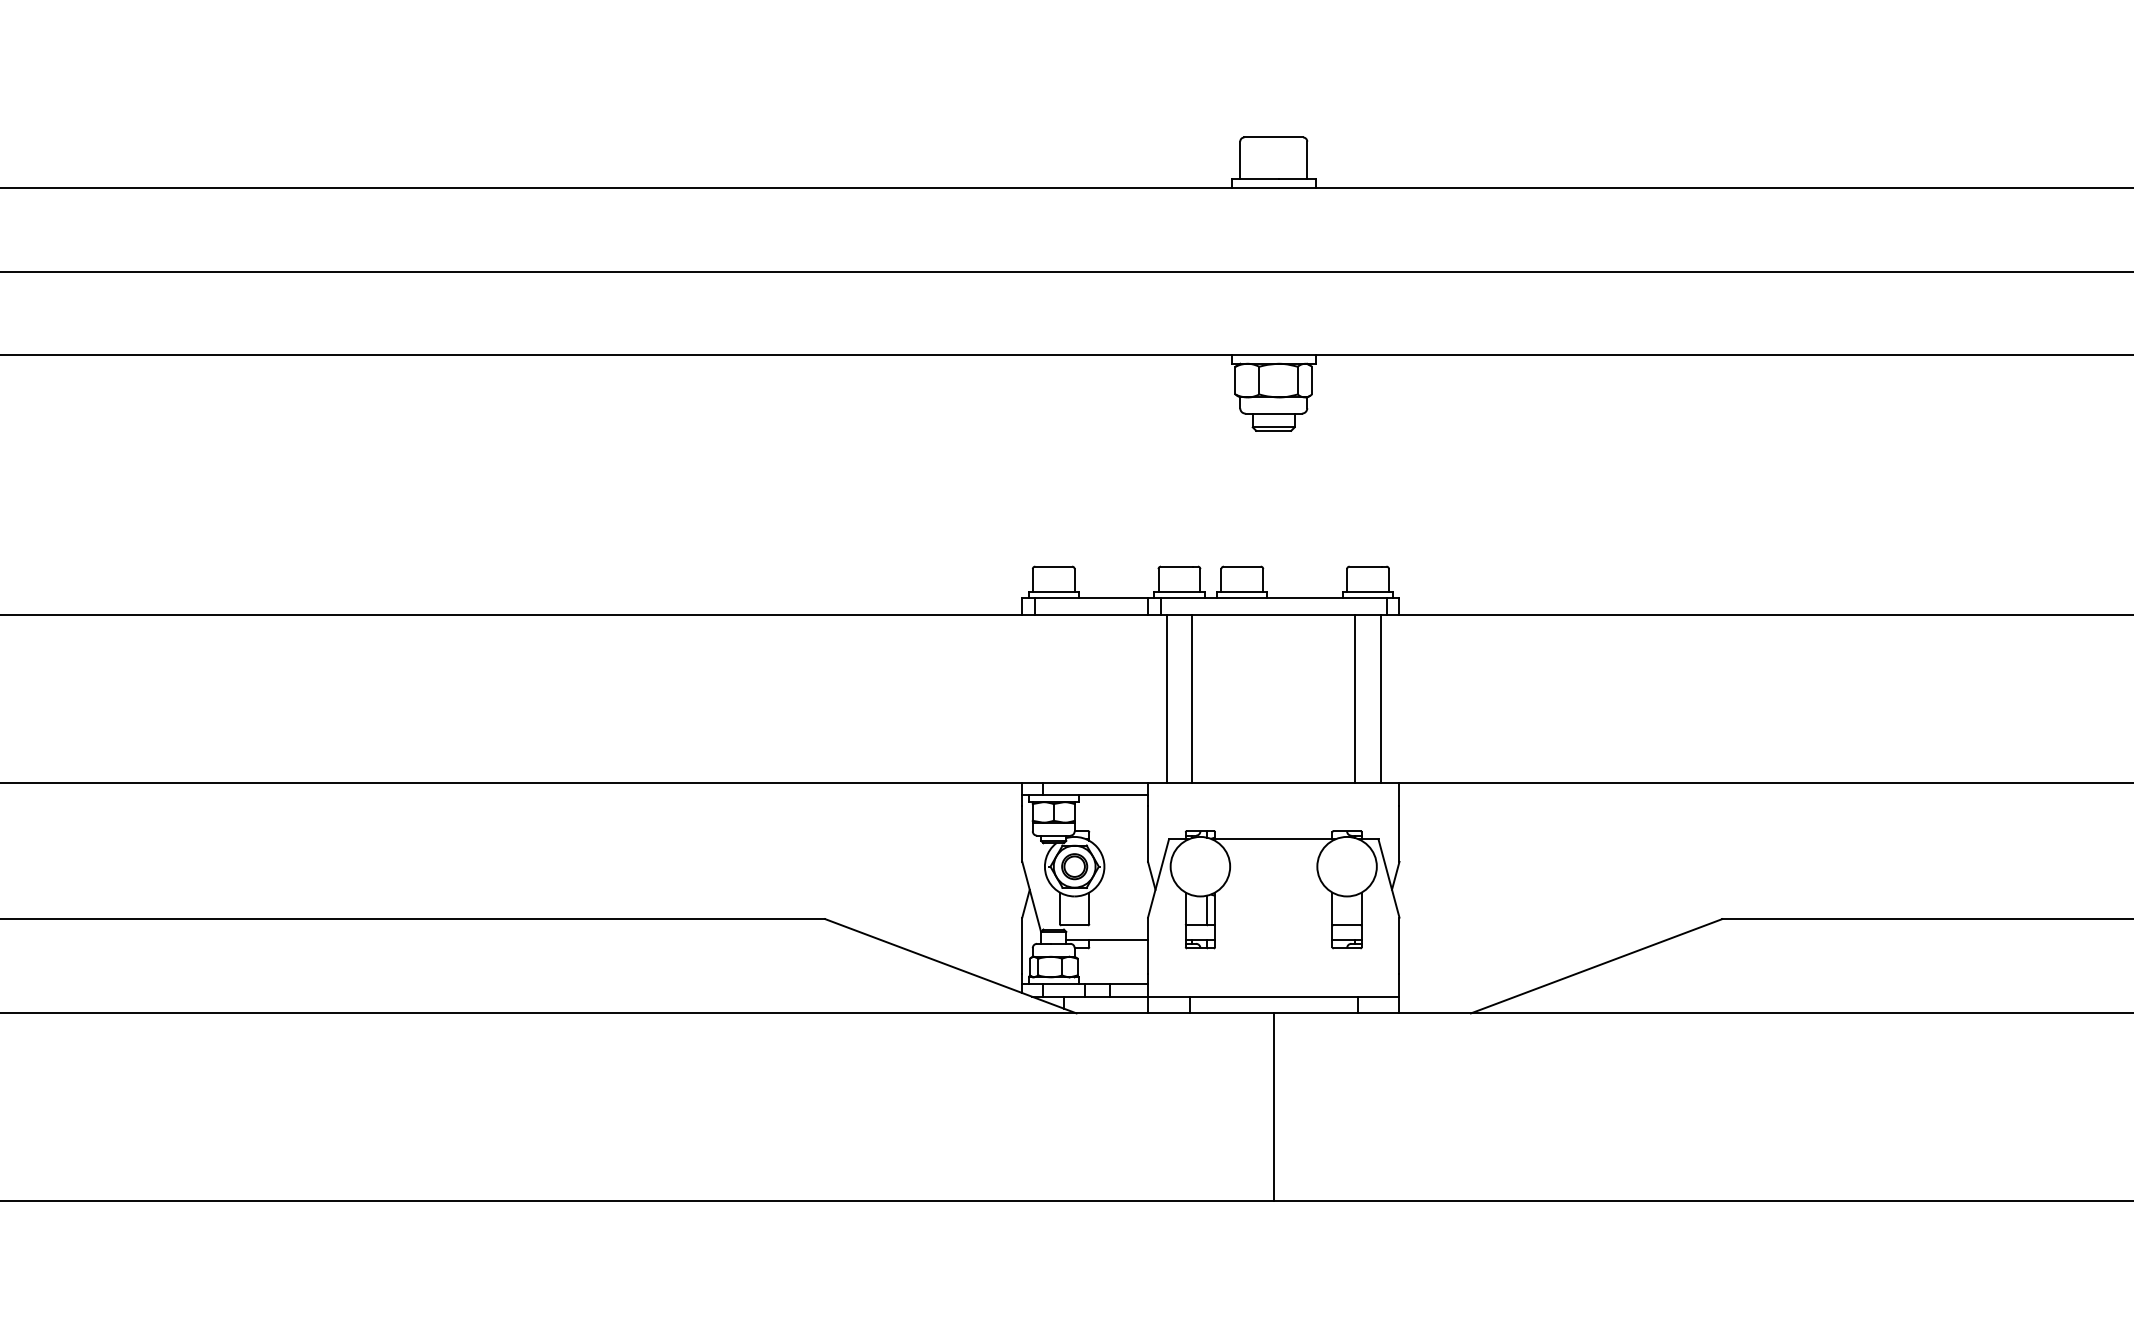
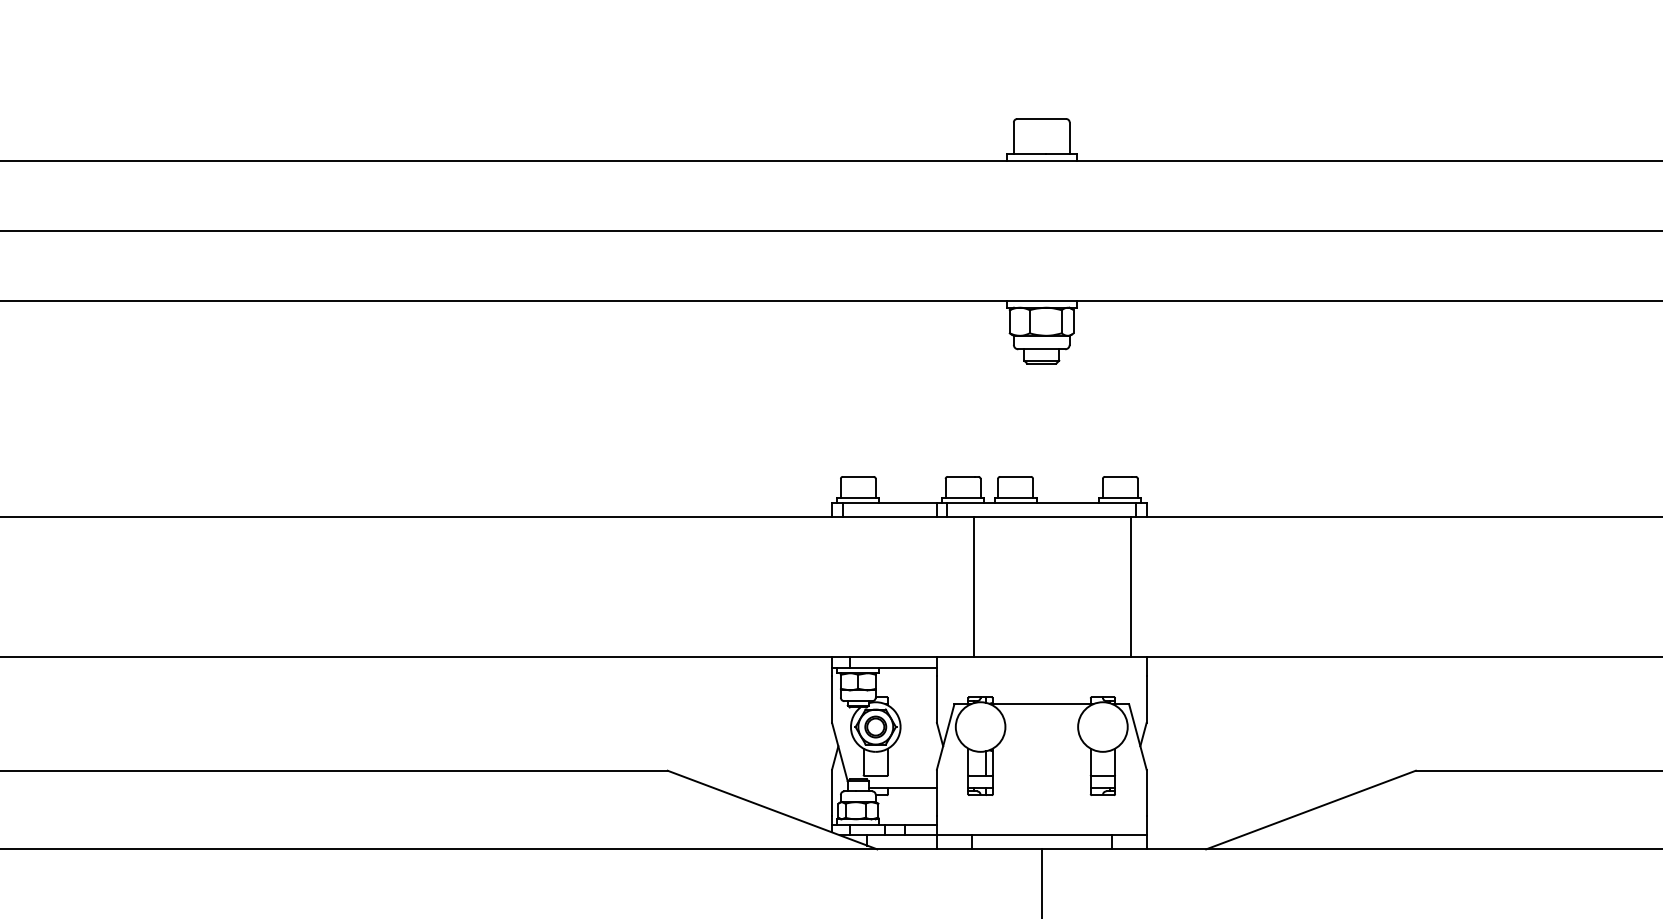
line: (1166, 698) -> (952, 586), removed
line: (1355, 698) -> (1109, 586), removed

